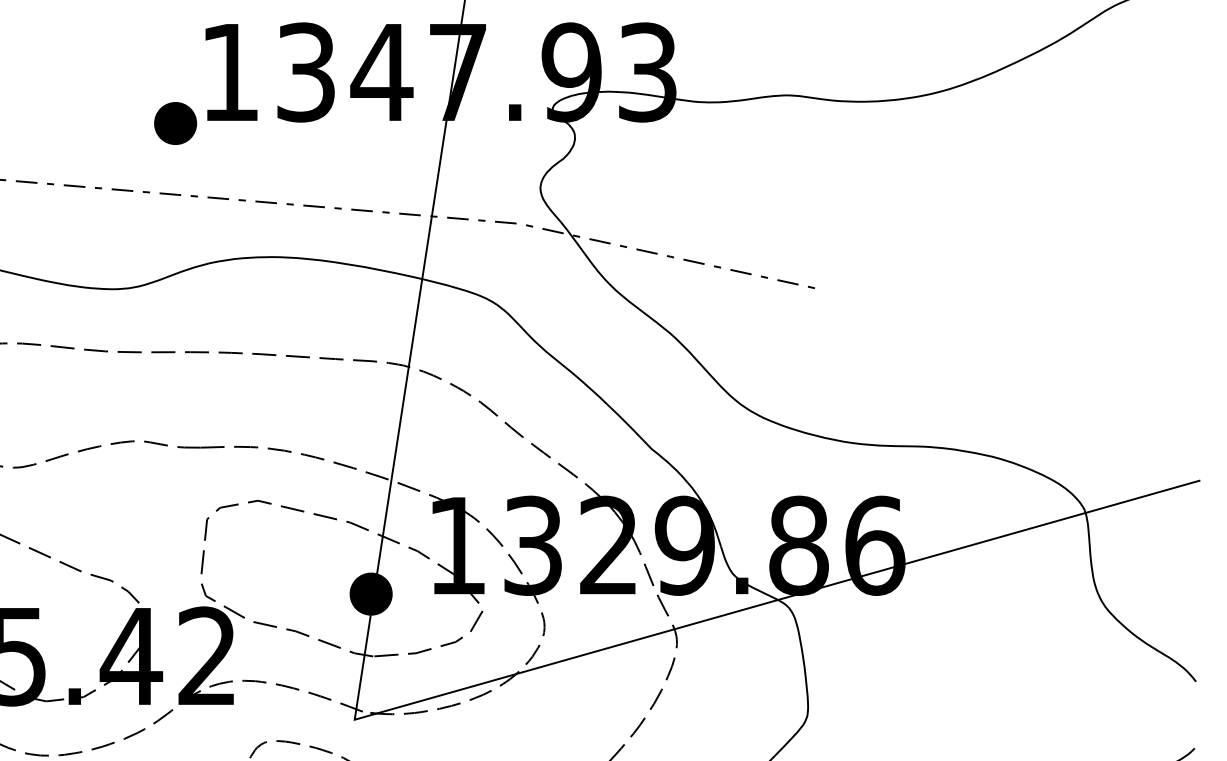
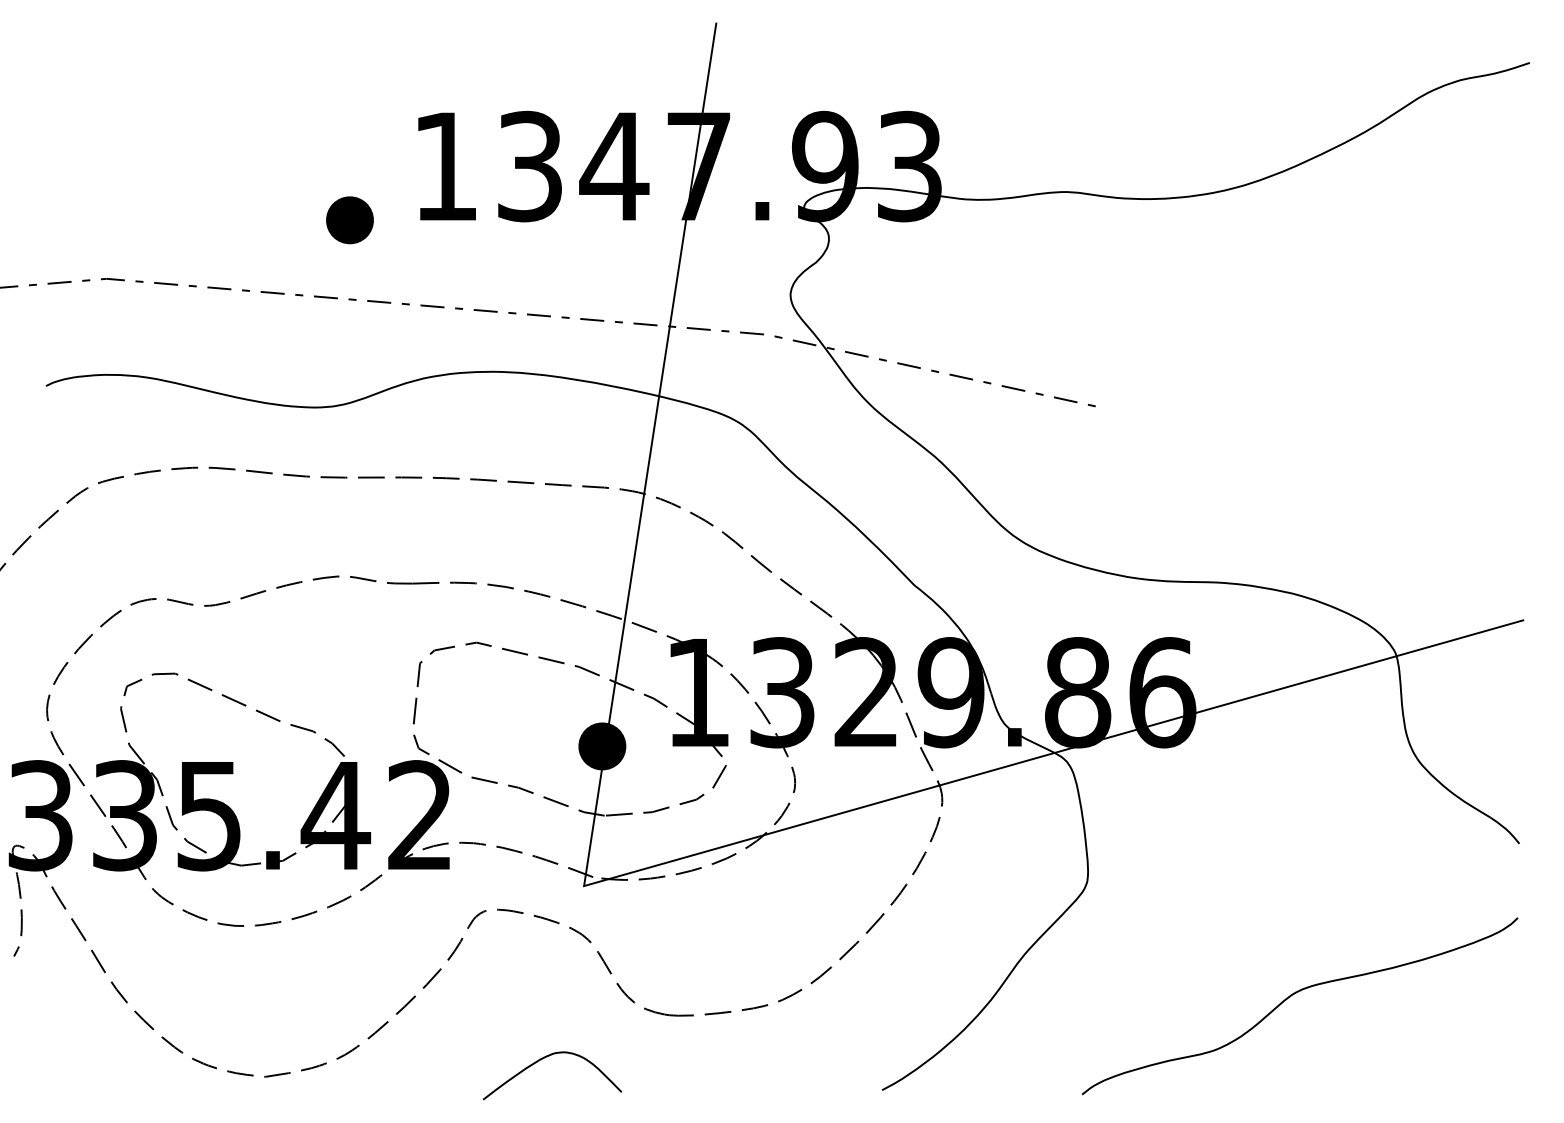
part: (175, 123) -> (349, 220), moved

